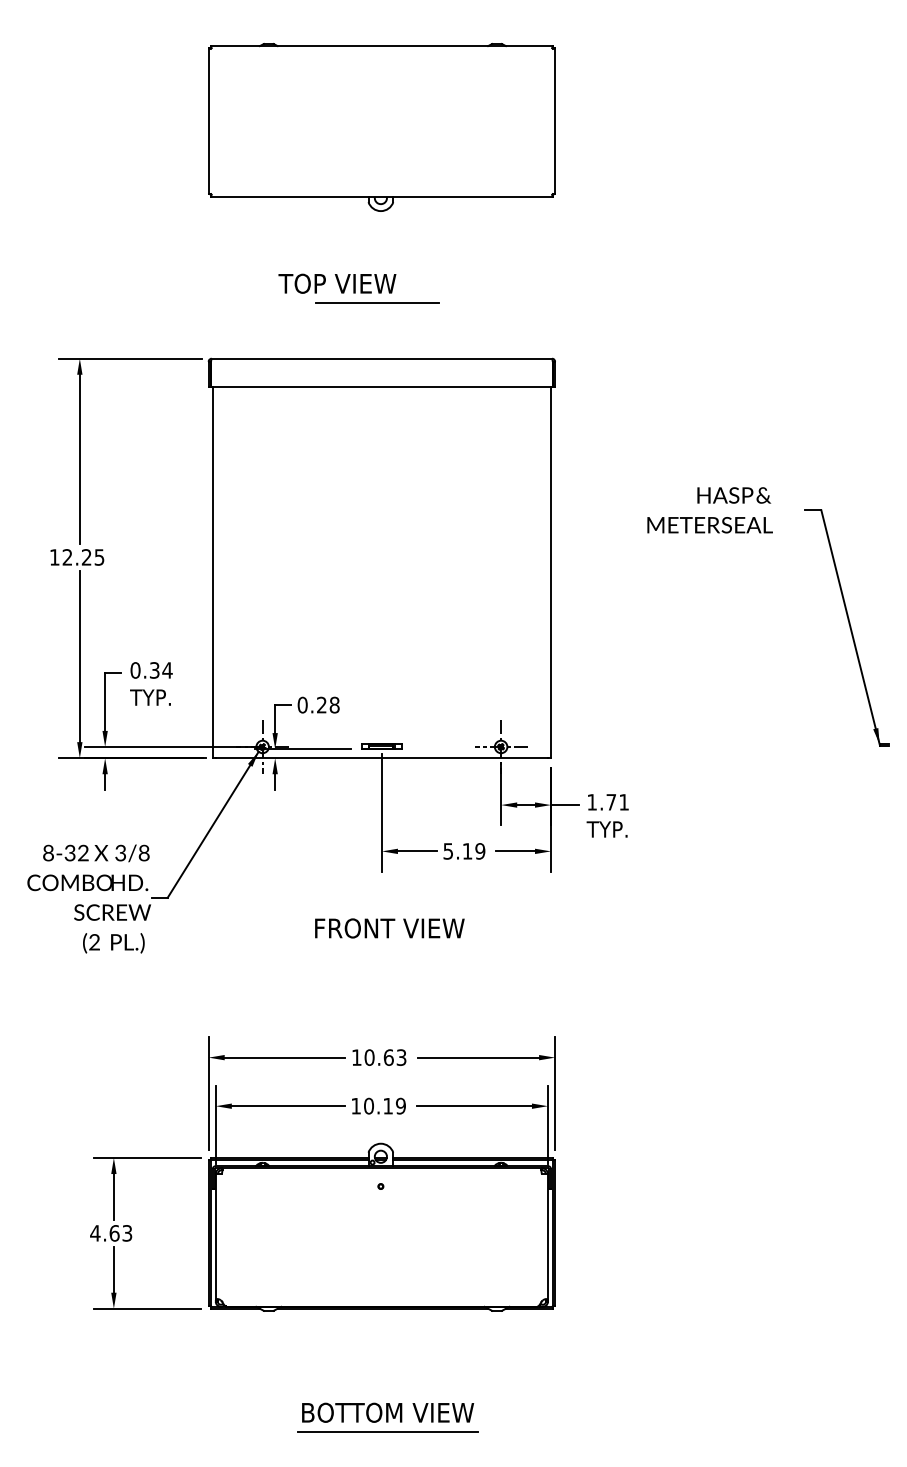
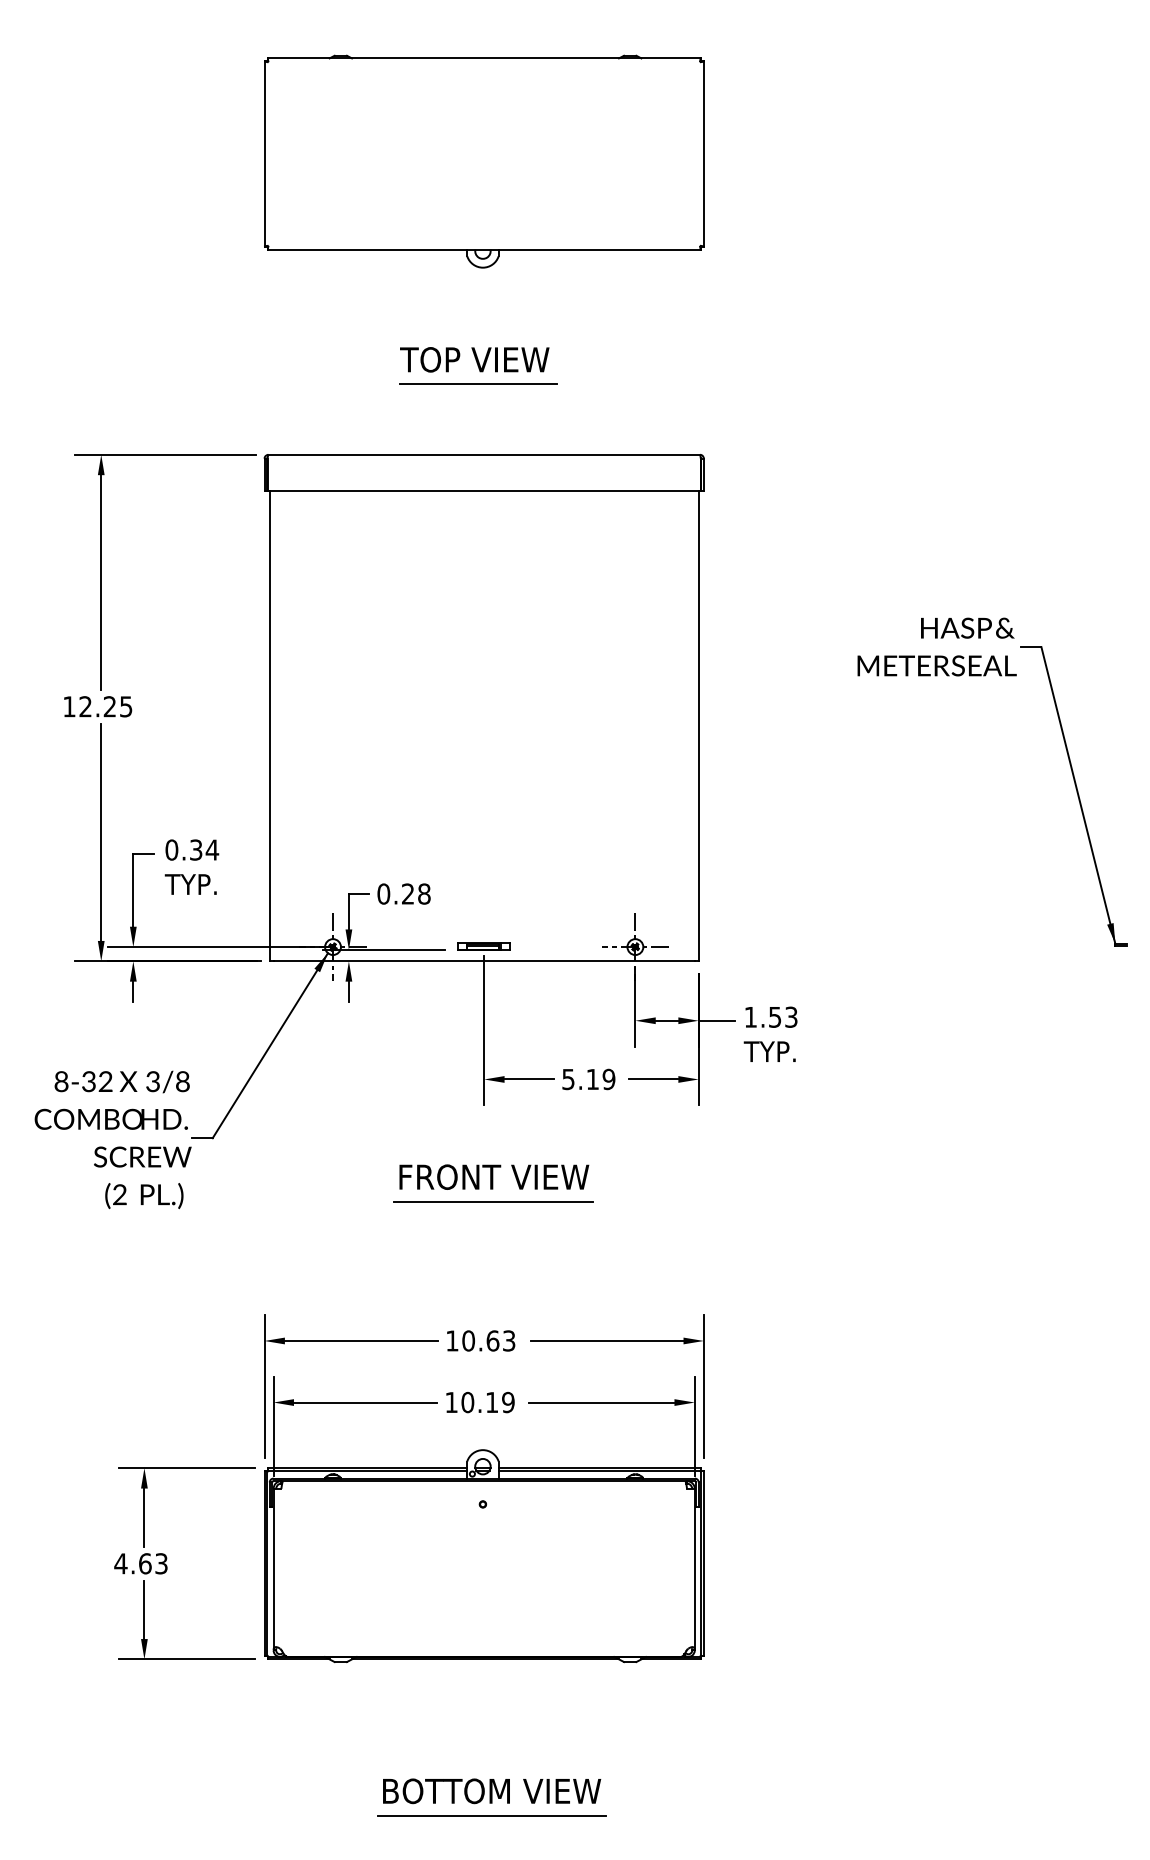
text: (337, 283) -> (474, 359), moved
text: (709, 510) -> (936, 647), moved
text: (617, 802) -> (782, 1017), 1.71 -> 1.53
line: (389, 947) -> (493, 1201), added

